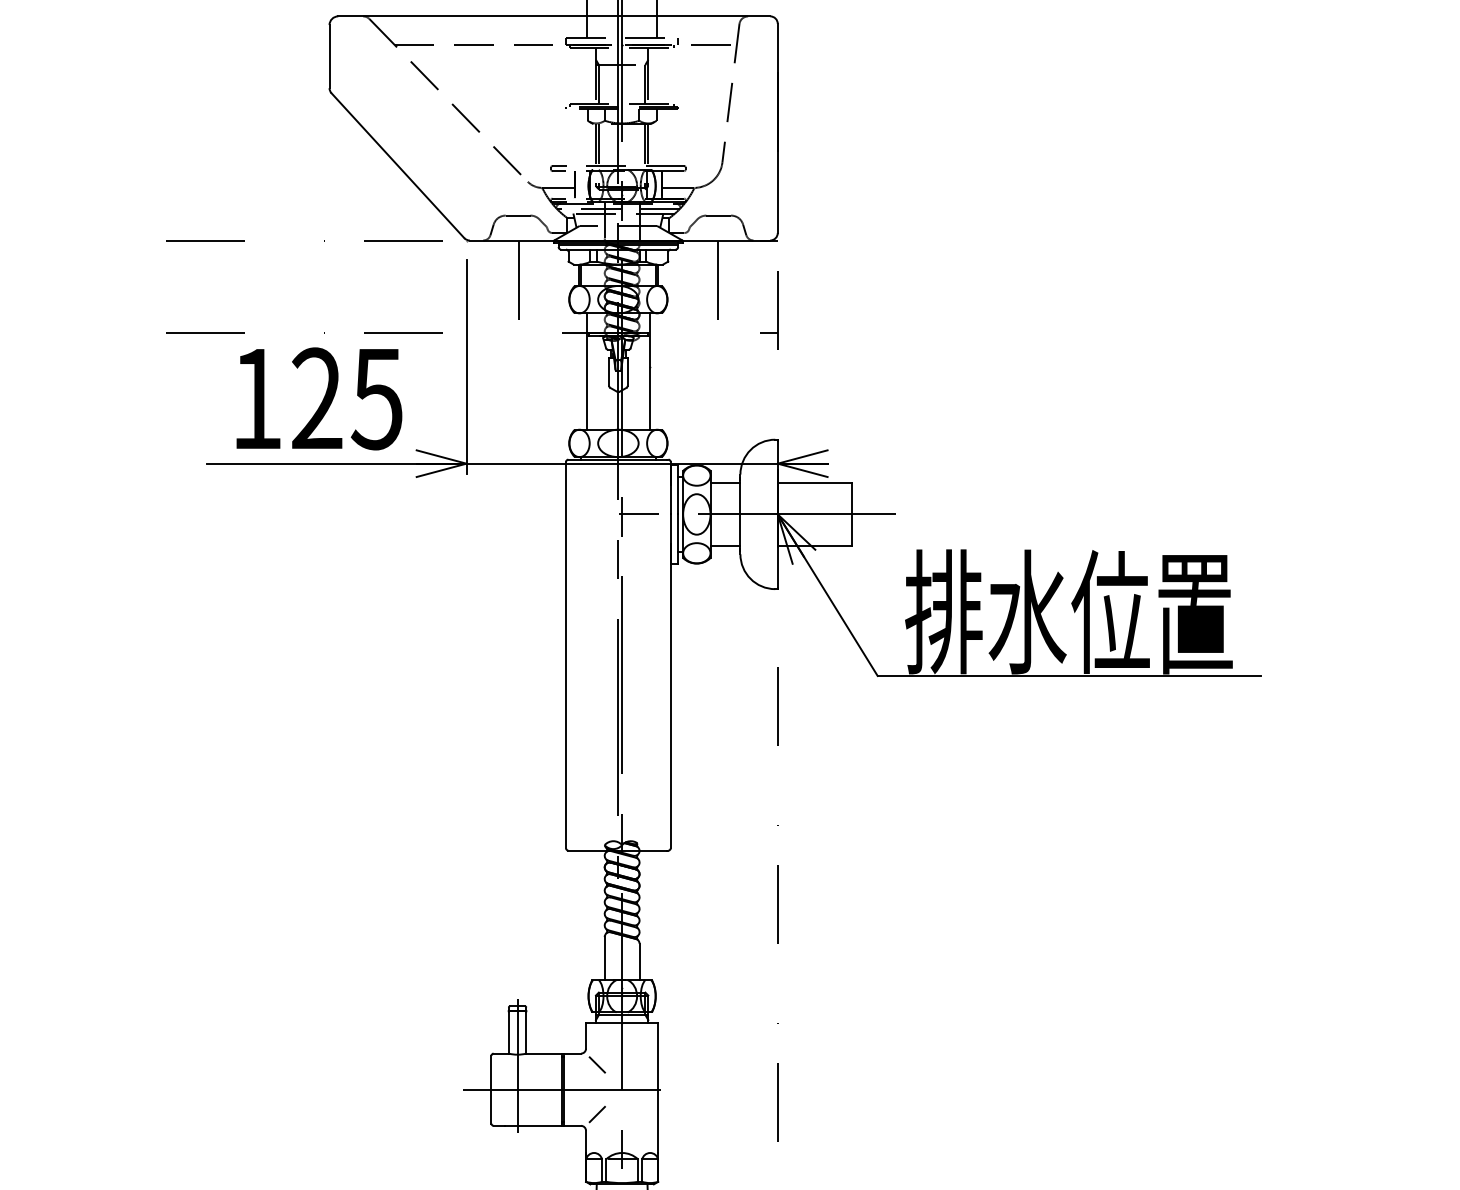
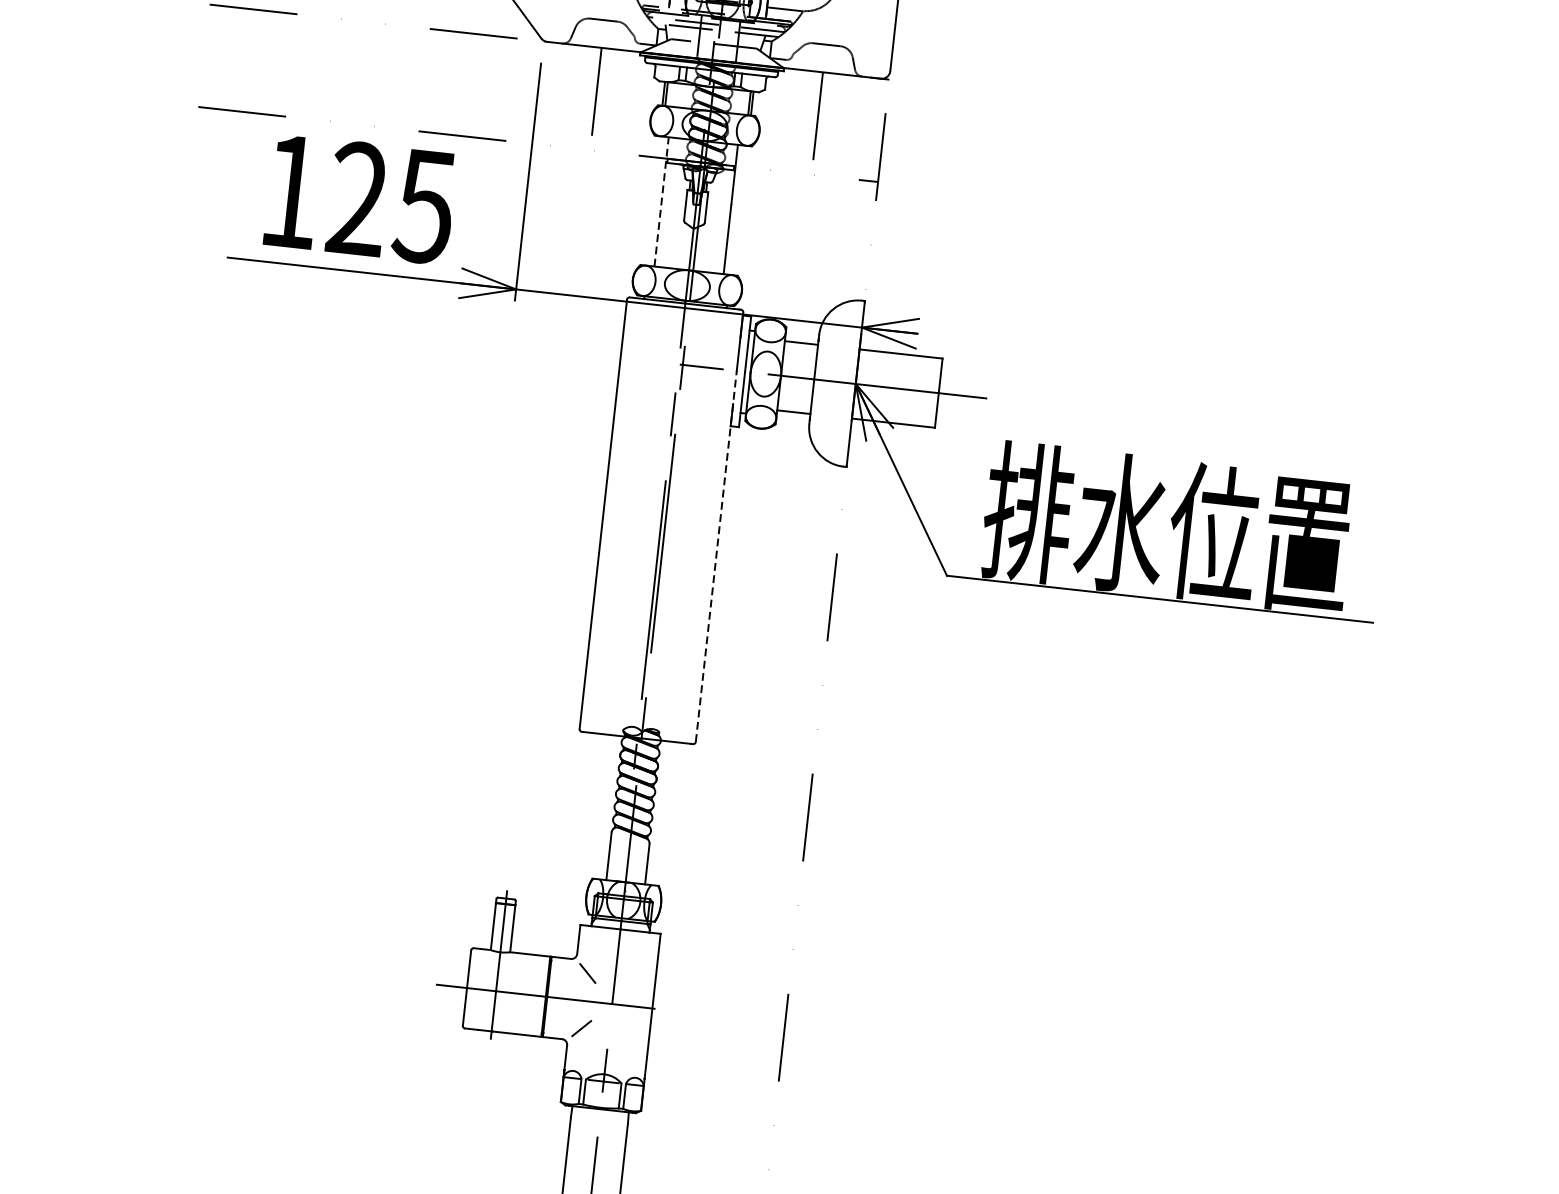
line: (587, 371) -> (661, 201), solid -> dashed
line: (670, 681) -> (716, 556), solid -> dashed

